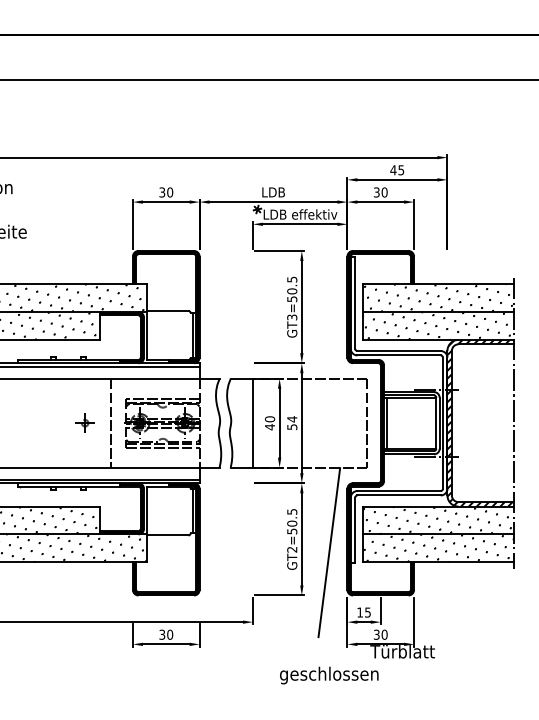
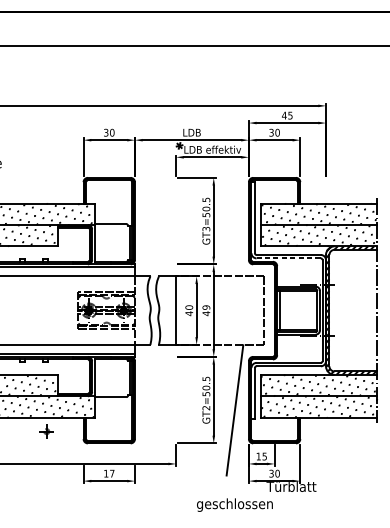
line: (399, 355) -> (289, 258), solid -> dashed
part: (84, 422) -> (46, 431), moved
line: (110, 422) -> (66, 310), removed
text: (292, 423) -> (206, 310), 54 -> 49
text: (166, 634) -> (109, 473), 30 -> 17

